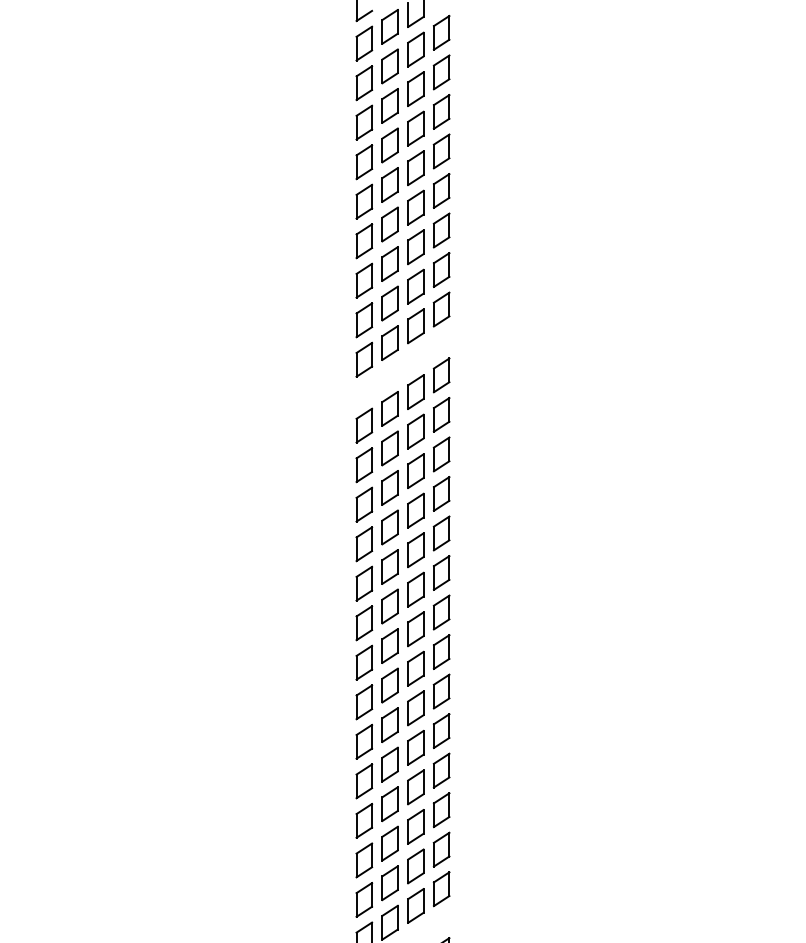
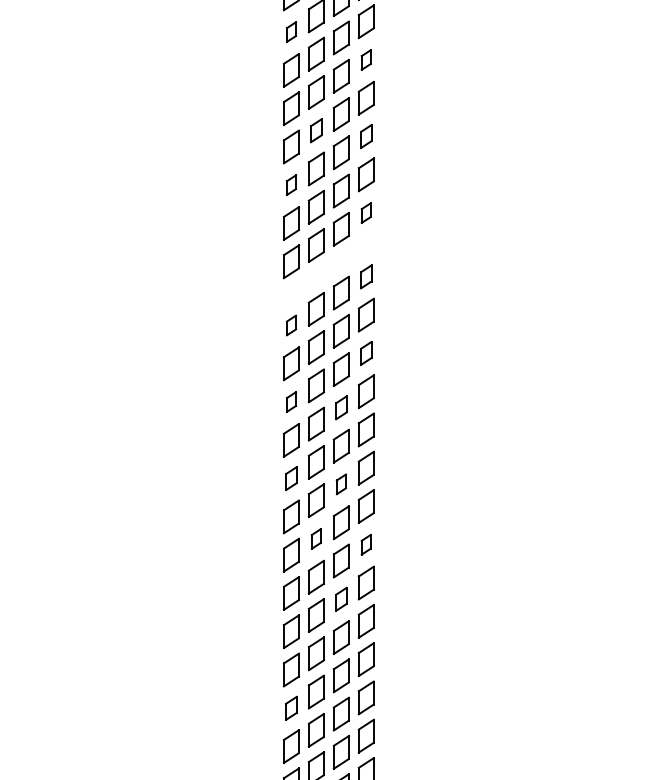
part: (364, 122) -> (291, 31), size x0.6
part: (441, 151) -> (366, 60), size x0.6
part: (389, 224) -> (315, 130), size x0.7
part: (441, 230) -> (366, 136), size x0.7
part: (364, 280) -> (291, 184), size x0.6
part: (441, 309) -> (366, 213), size x0.6
part: (441, 375) -> (366, 276), size x0.7
part: (364, 425) -> (291, 325), size x0.6
part: (441, 454) -> (366, 353), size x0.7
part: (364, 504) -> (291, 401), size x0.6
part: (415, 510) -> (341, 407), size x0.7
part: (364, 583) -> (291, 478), size x0.7
part: (415, 589) -> (341, 484), size x0.6
part: (389, 645) -> (315, 538), size x0.6
part: (441, 651) -> (366, 544), size x0.6
part: (415, 708) -> (341, 599), size x0.7
part: (364, 820) -> (291, 707), size x0.7

